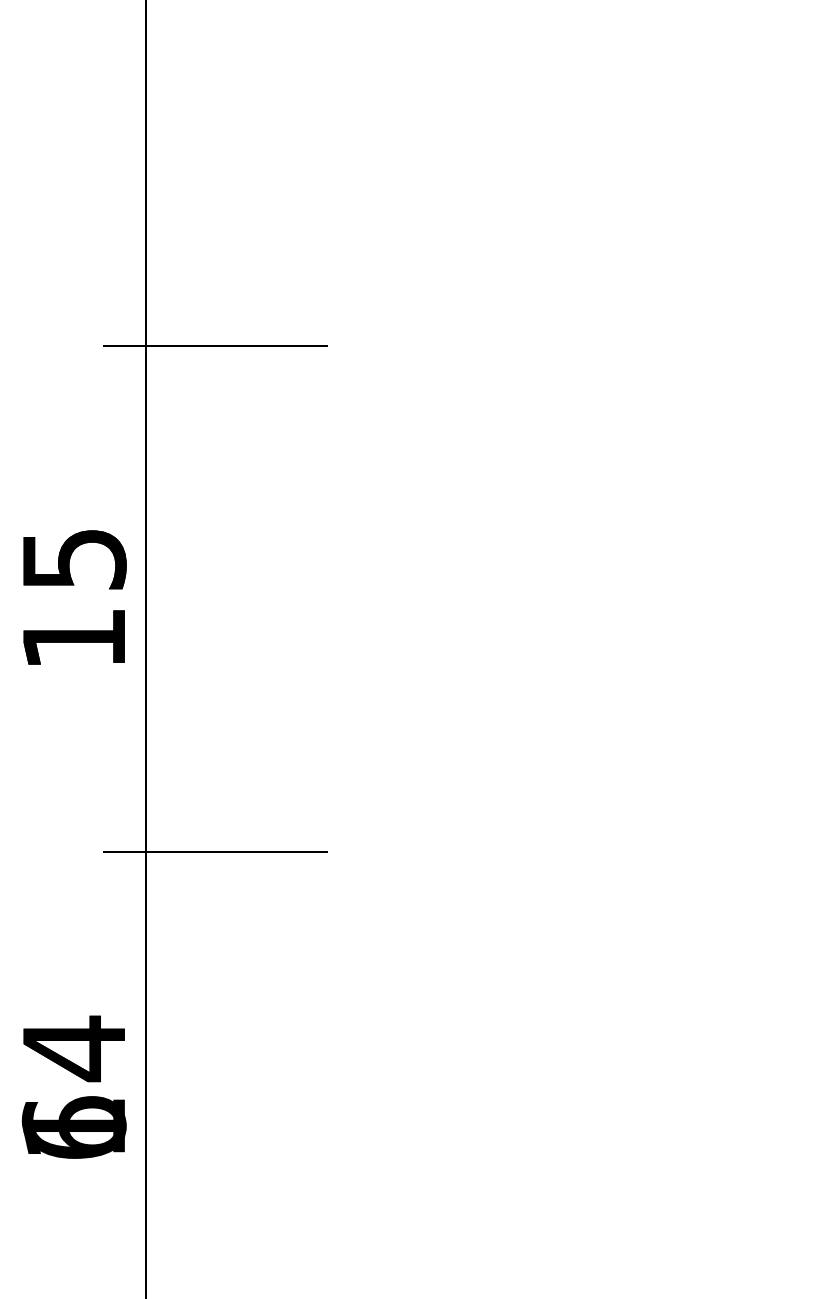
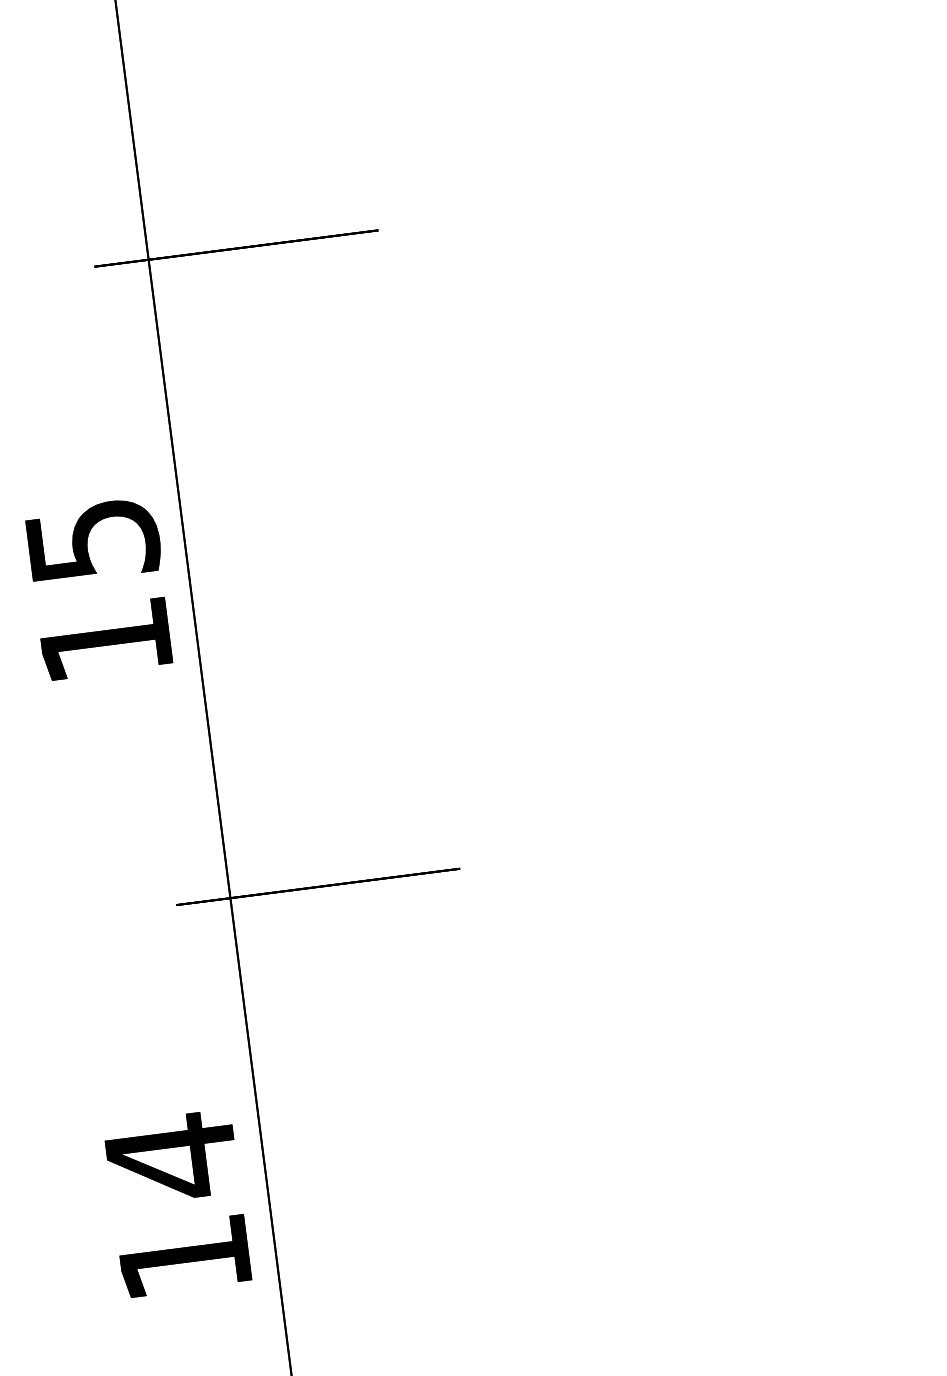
text: (73, 1127) -> (183, 1257), 64 -> 14

